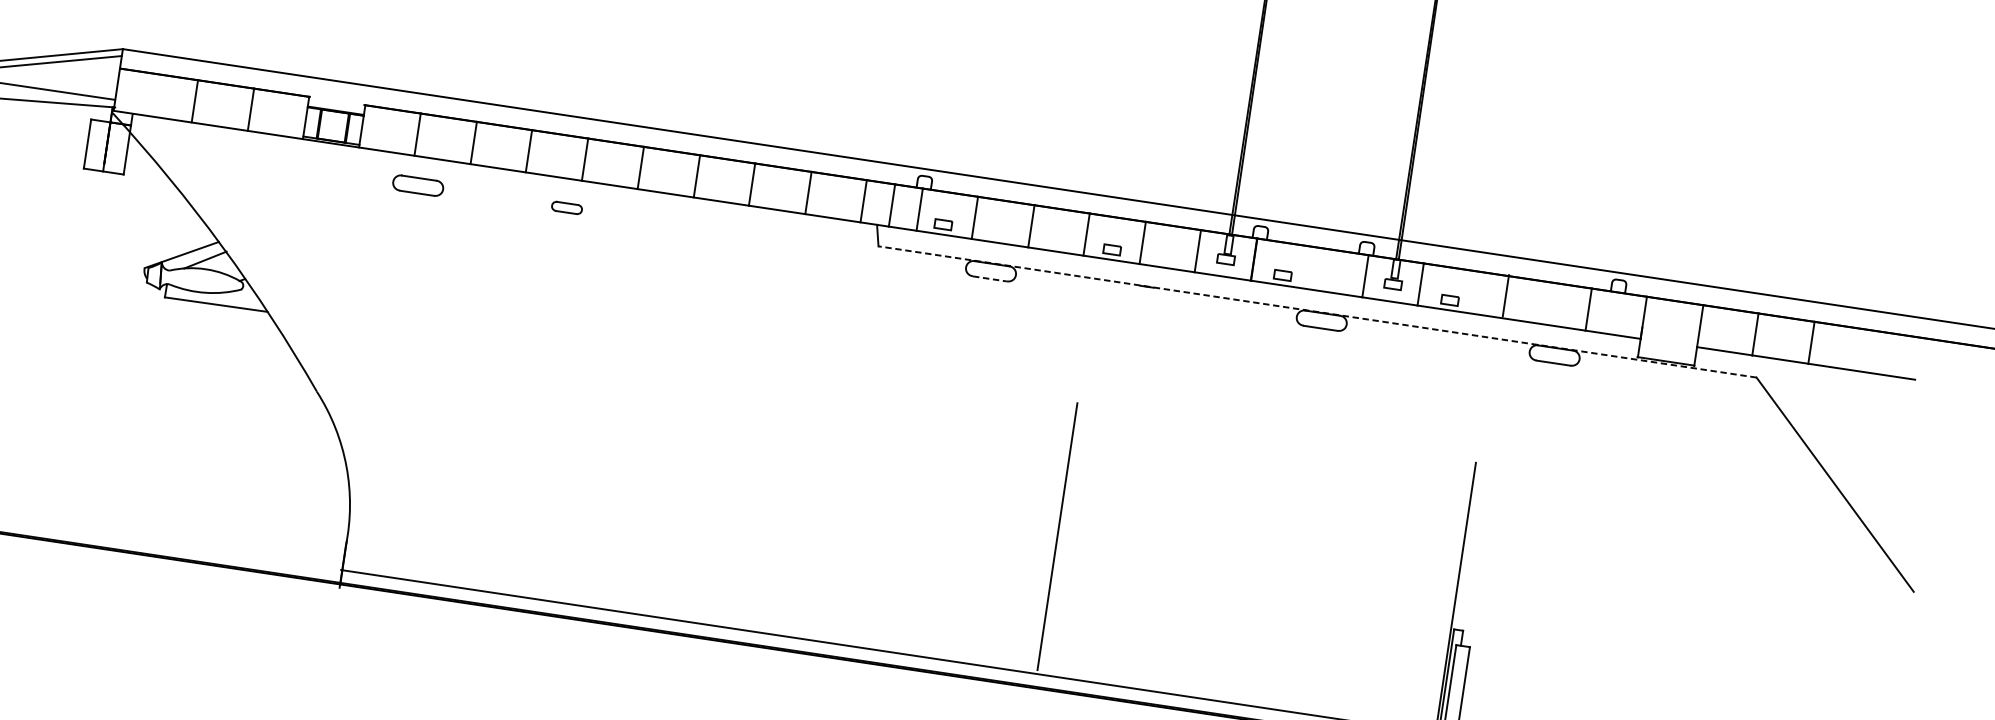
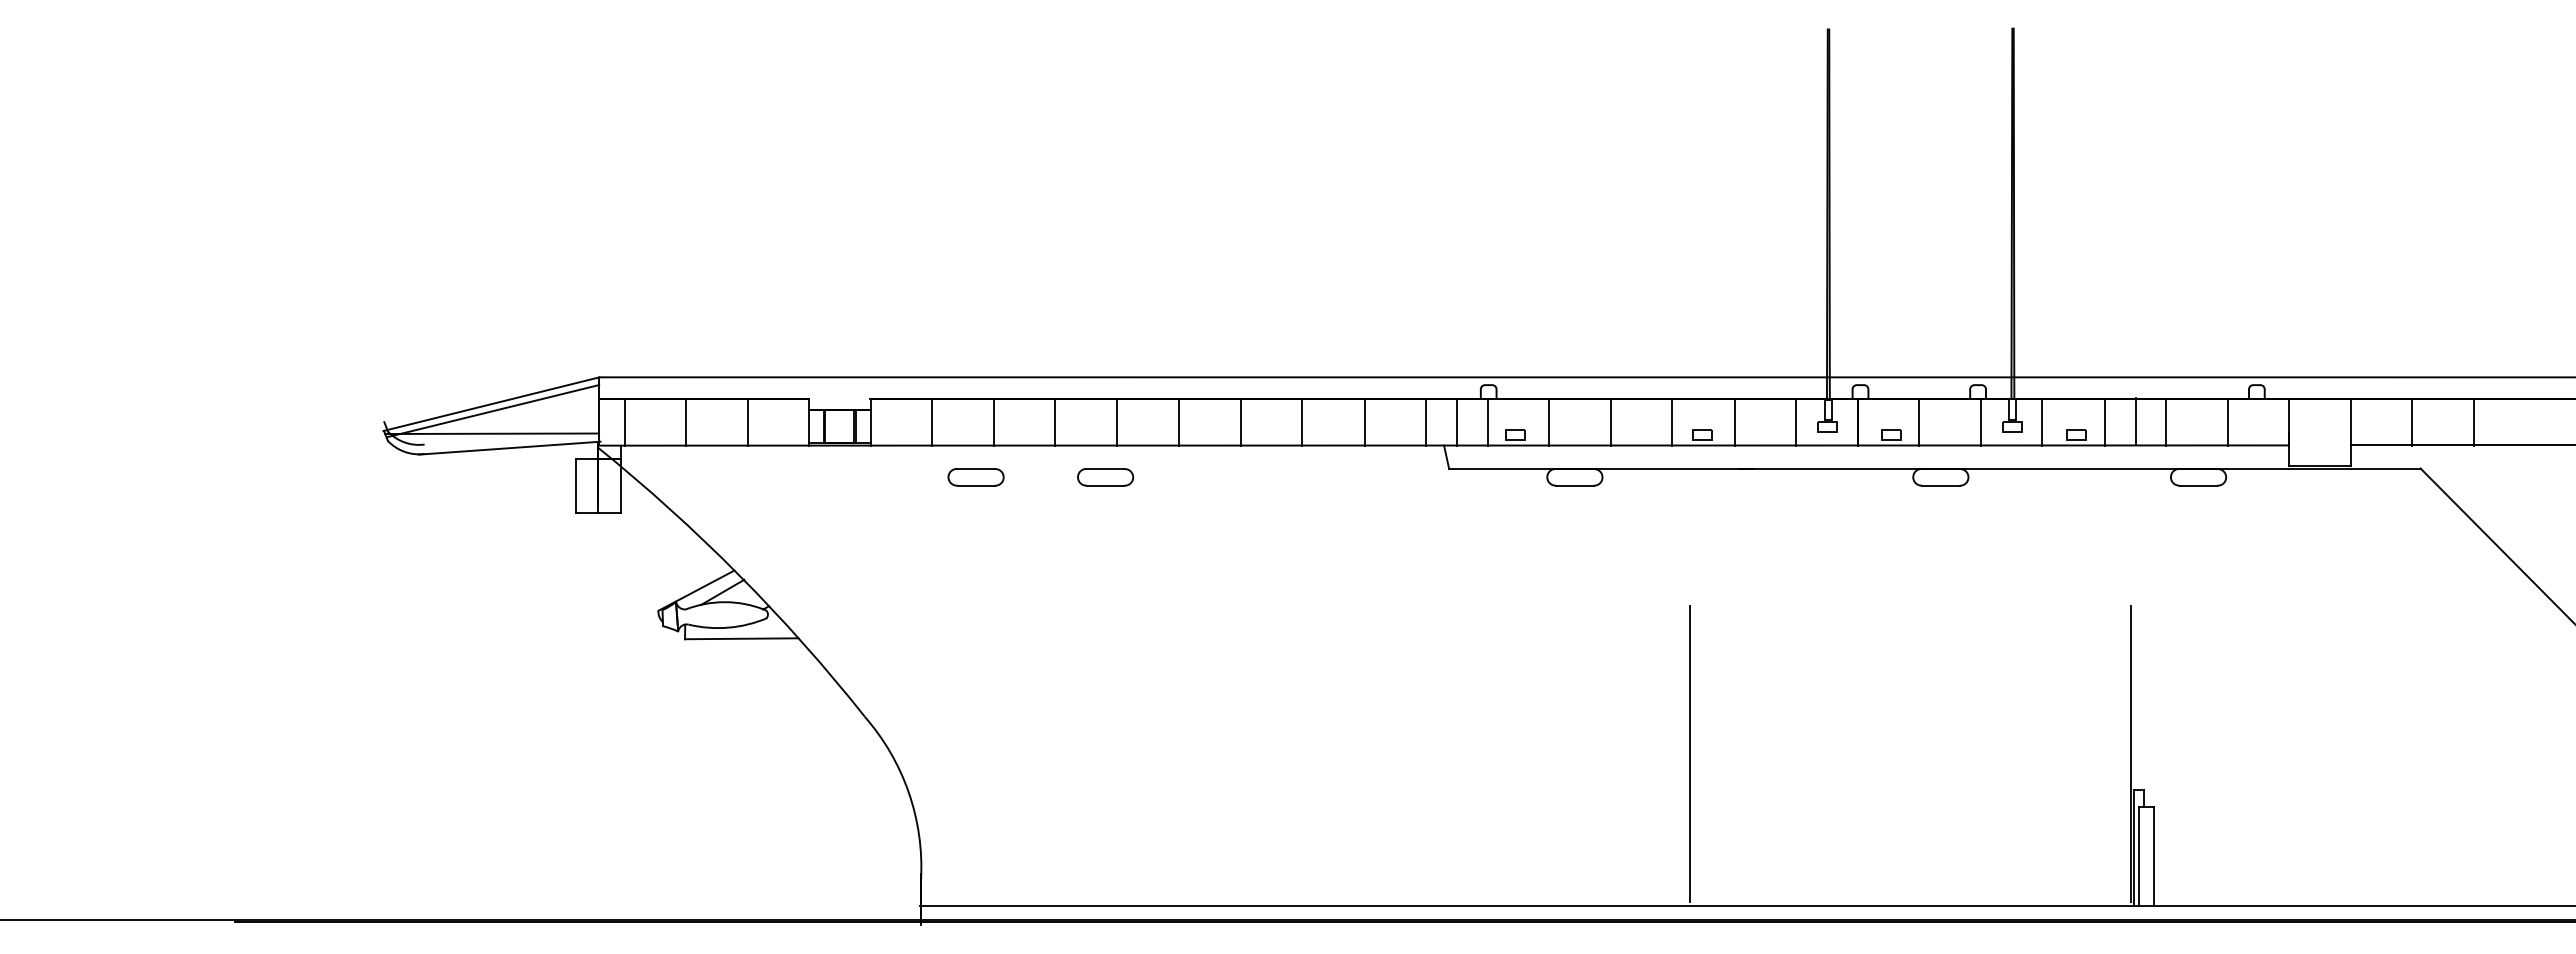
line: (139, 92) -> (624, 421), added
part: (417, 185) -> (975, 477), moved
part: (566, 208) -> (1105, 477), size x1.67
line: (1309, 267) -> (1918, 421), added
line: (989, 278) -> (1574, 485), dashed -> solid
line: (1477, 292) -> (2104, 421), added
line: (1532, 300) -> (2165, 421), added
line: (1317, 311) -> (1934, 468), dashed -> solid

